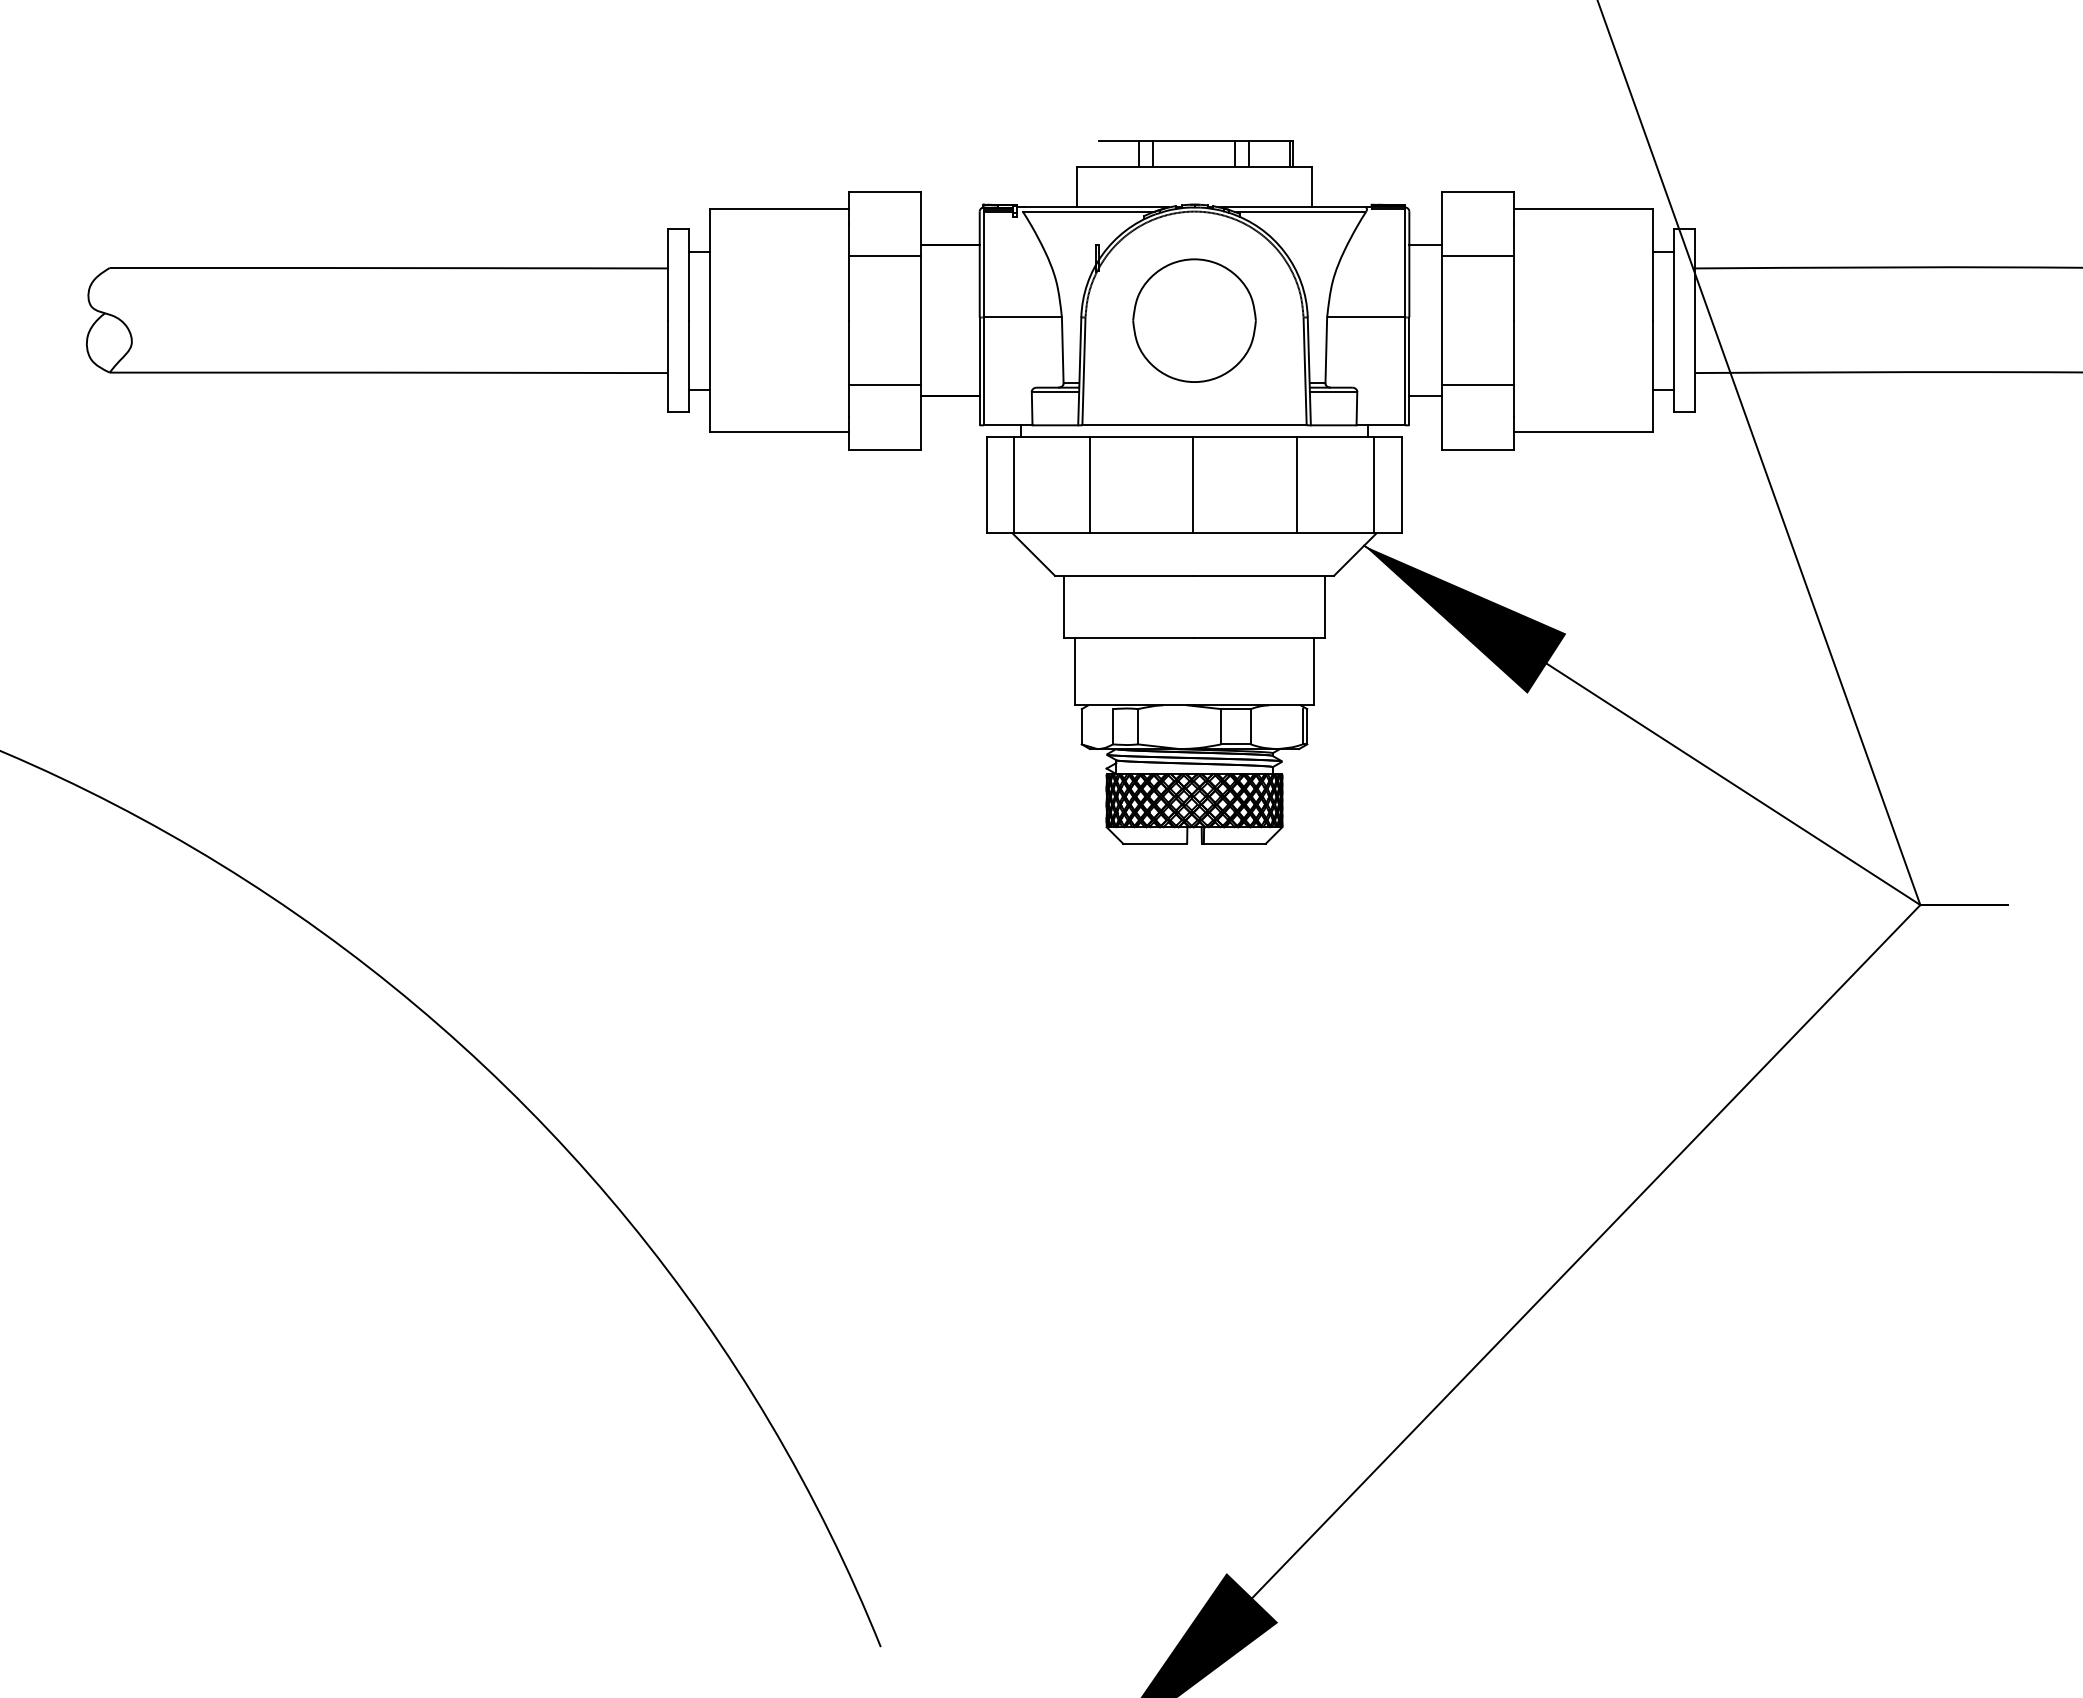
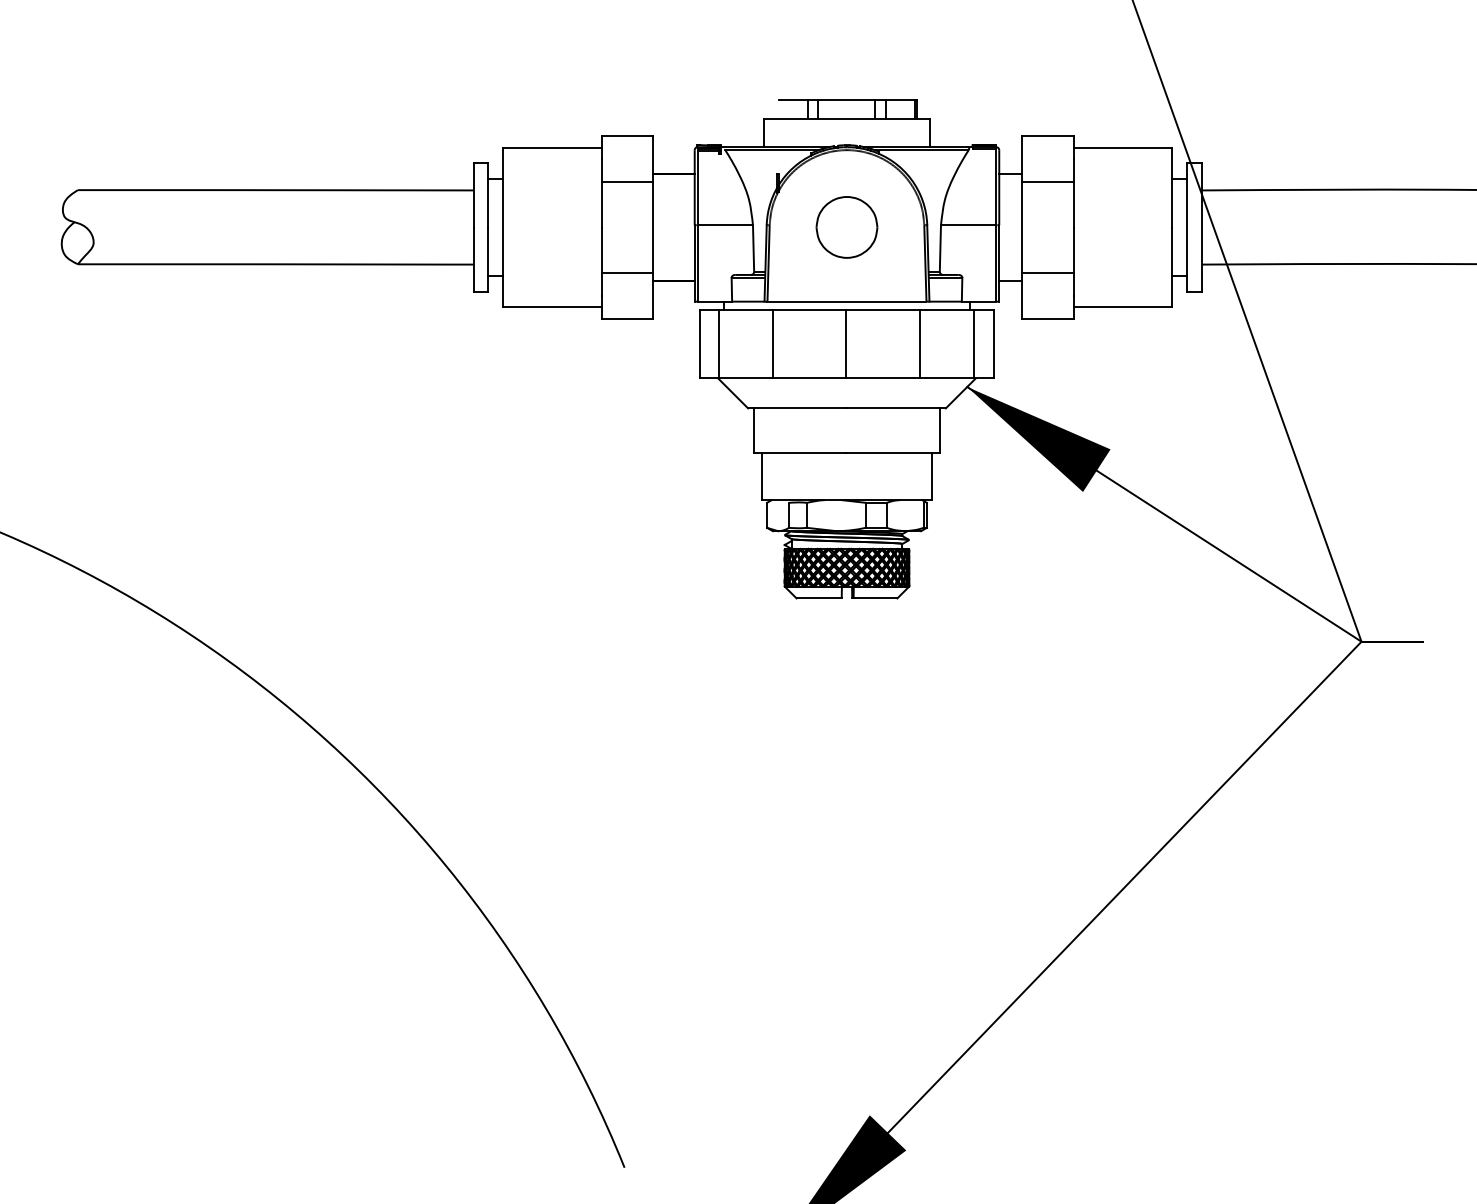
part: (1194, 320) -> (846, 227), size x0.7

